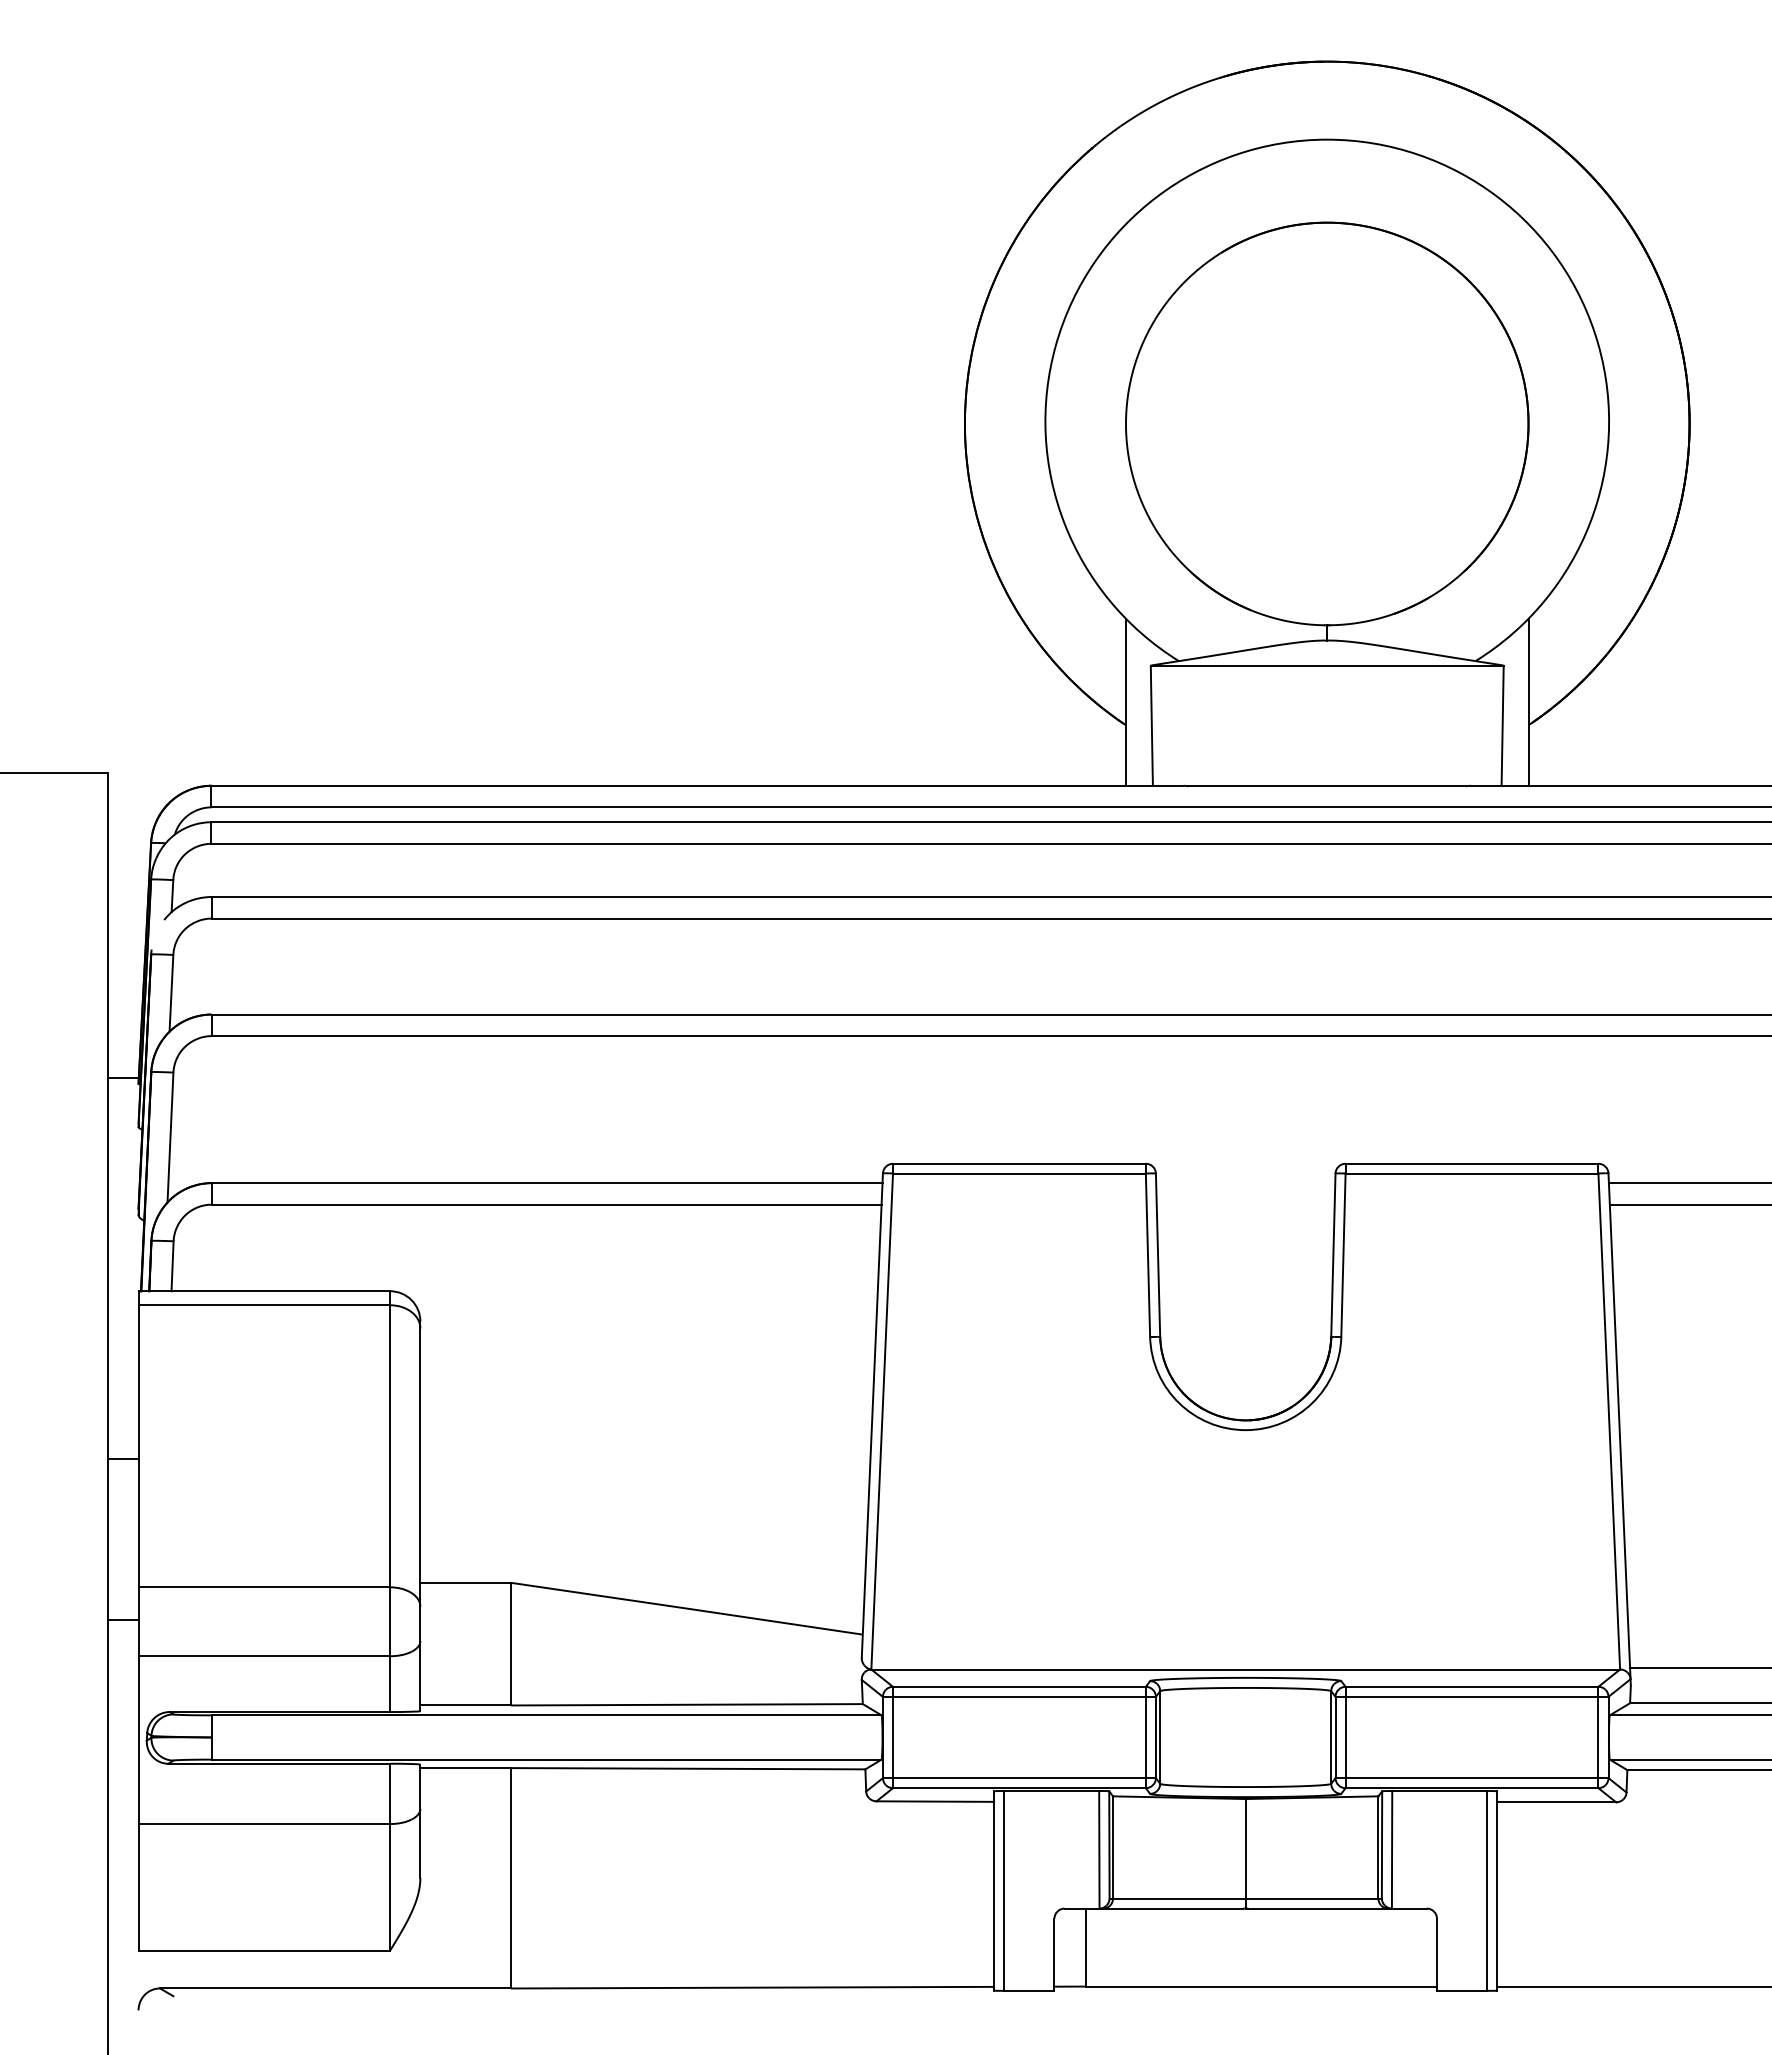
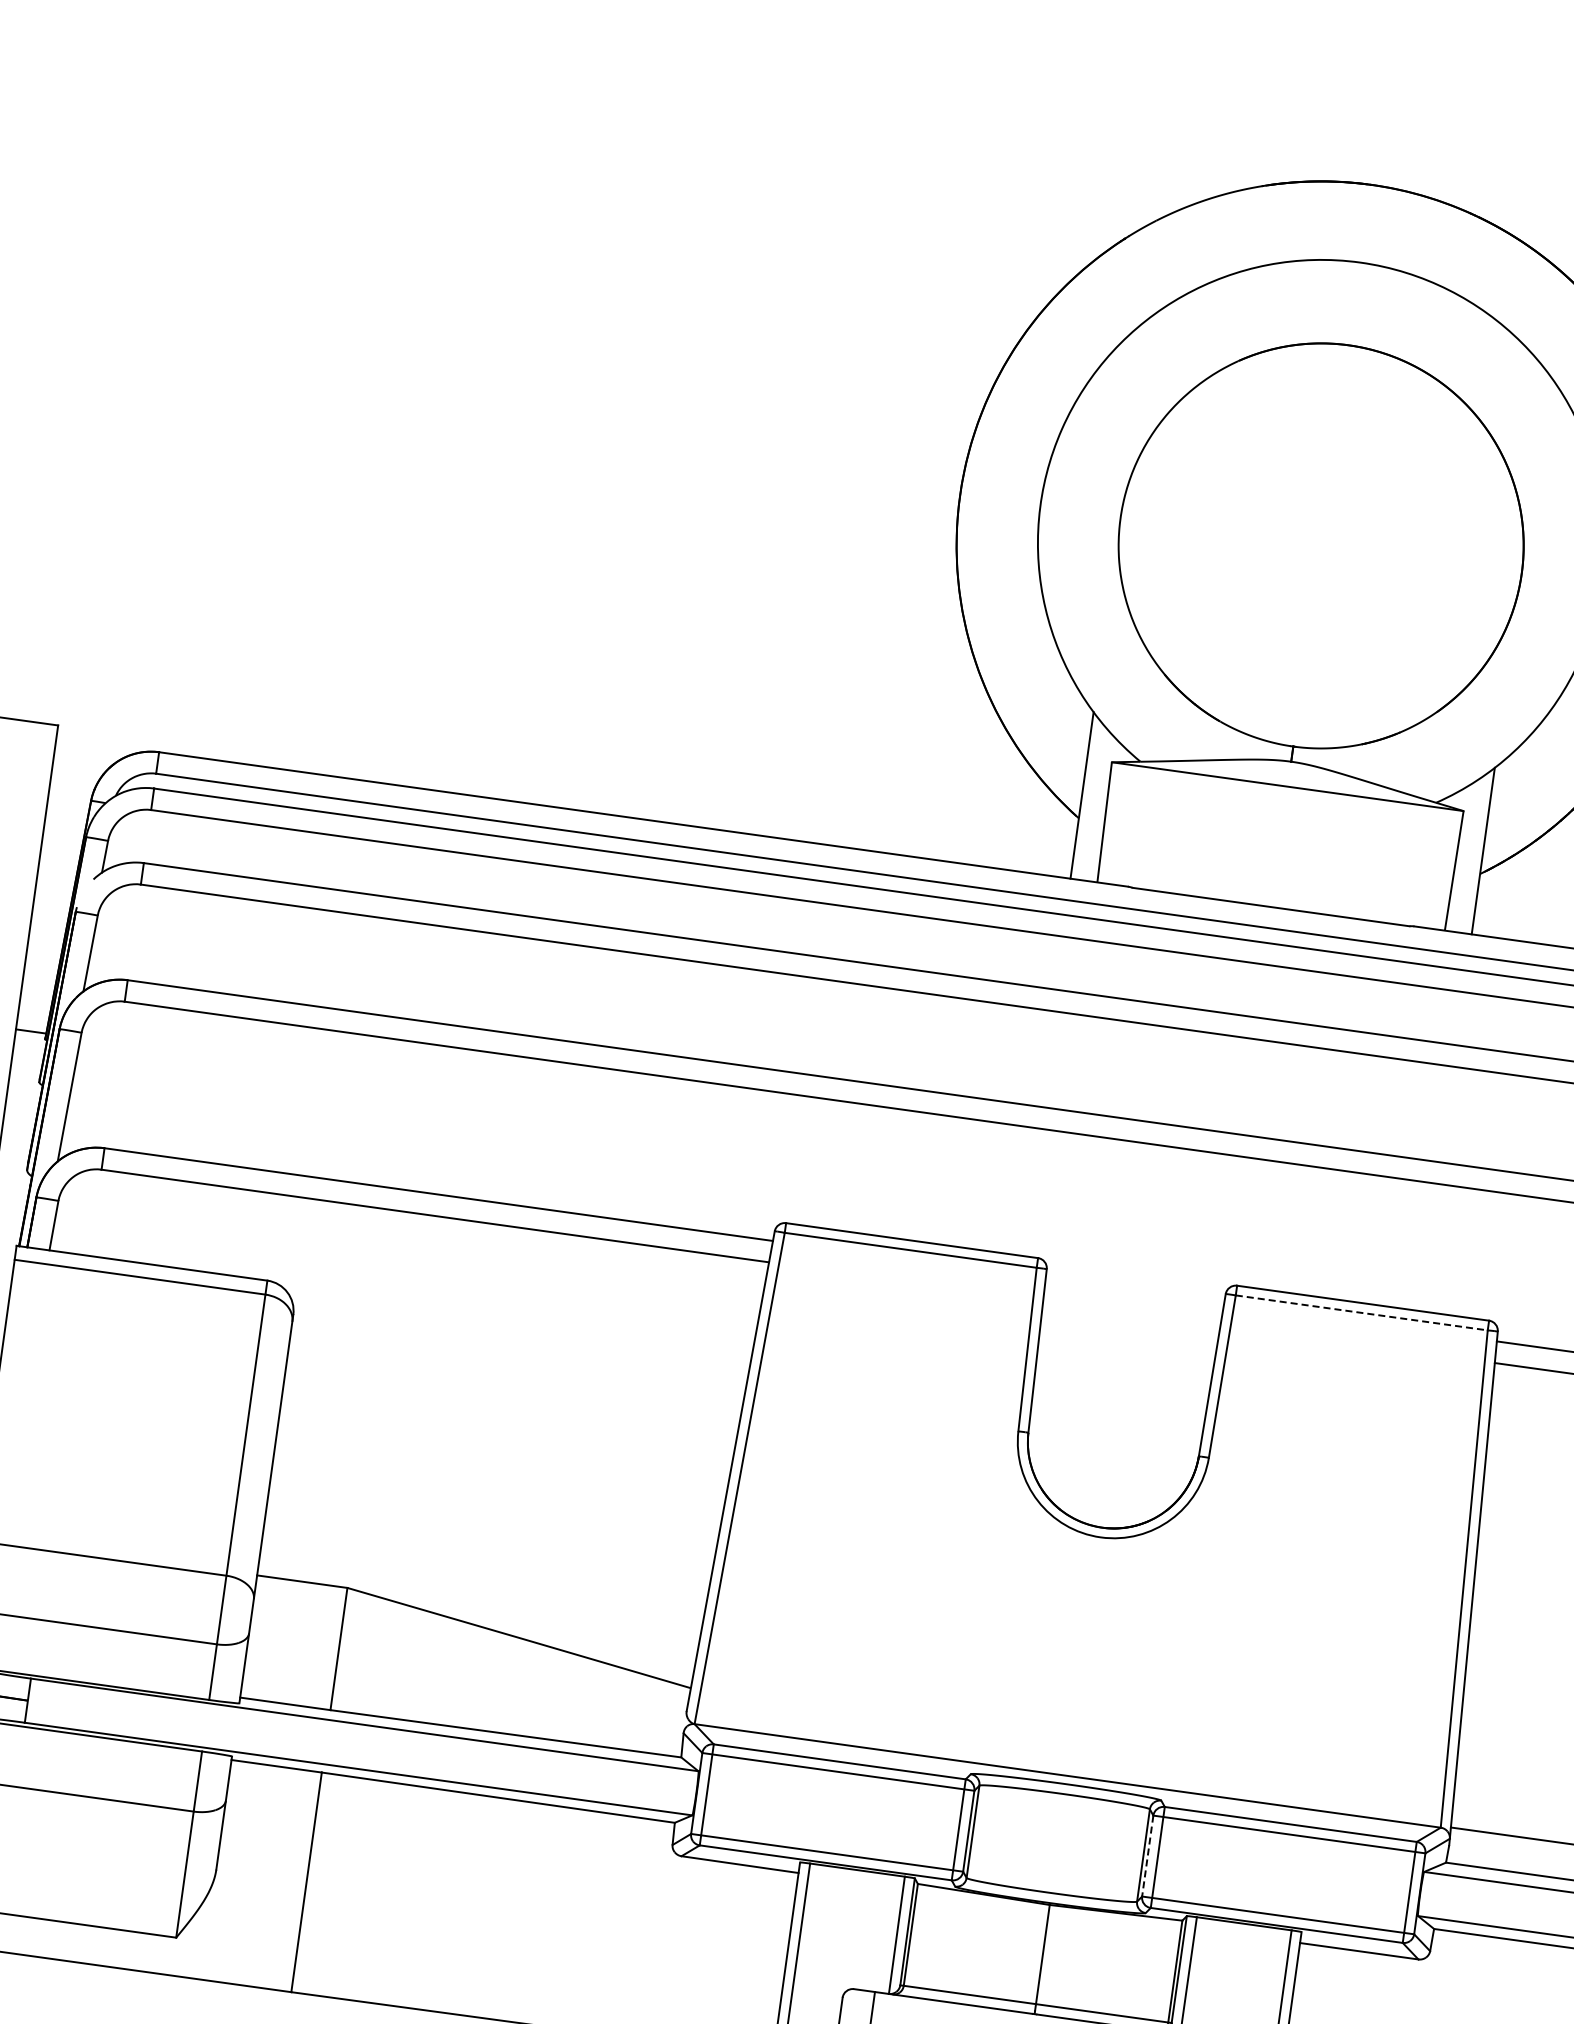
line: (1472, 1173) -> (1362, 1312), solid -> dashed
line: (1335, 1737) -> (1147, 1856), solid -> dashed

